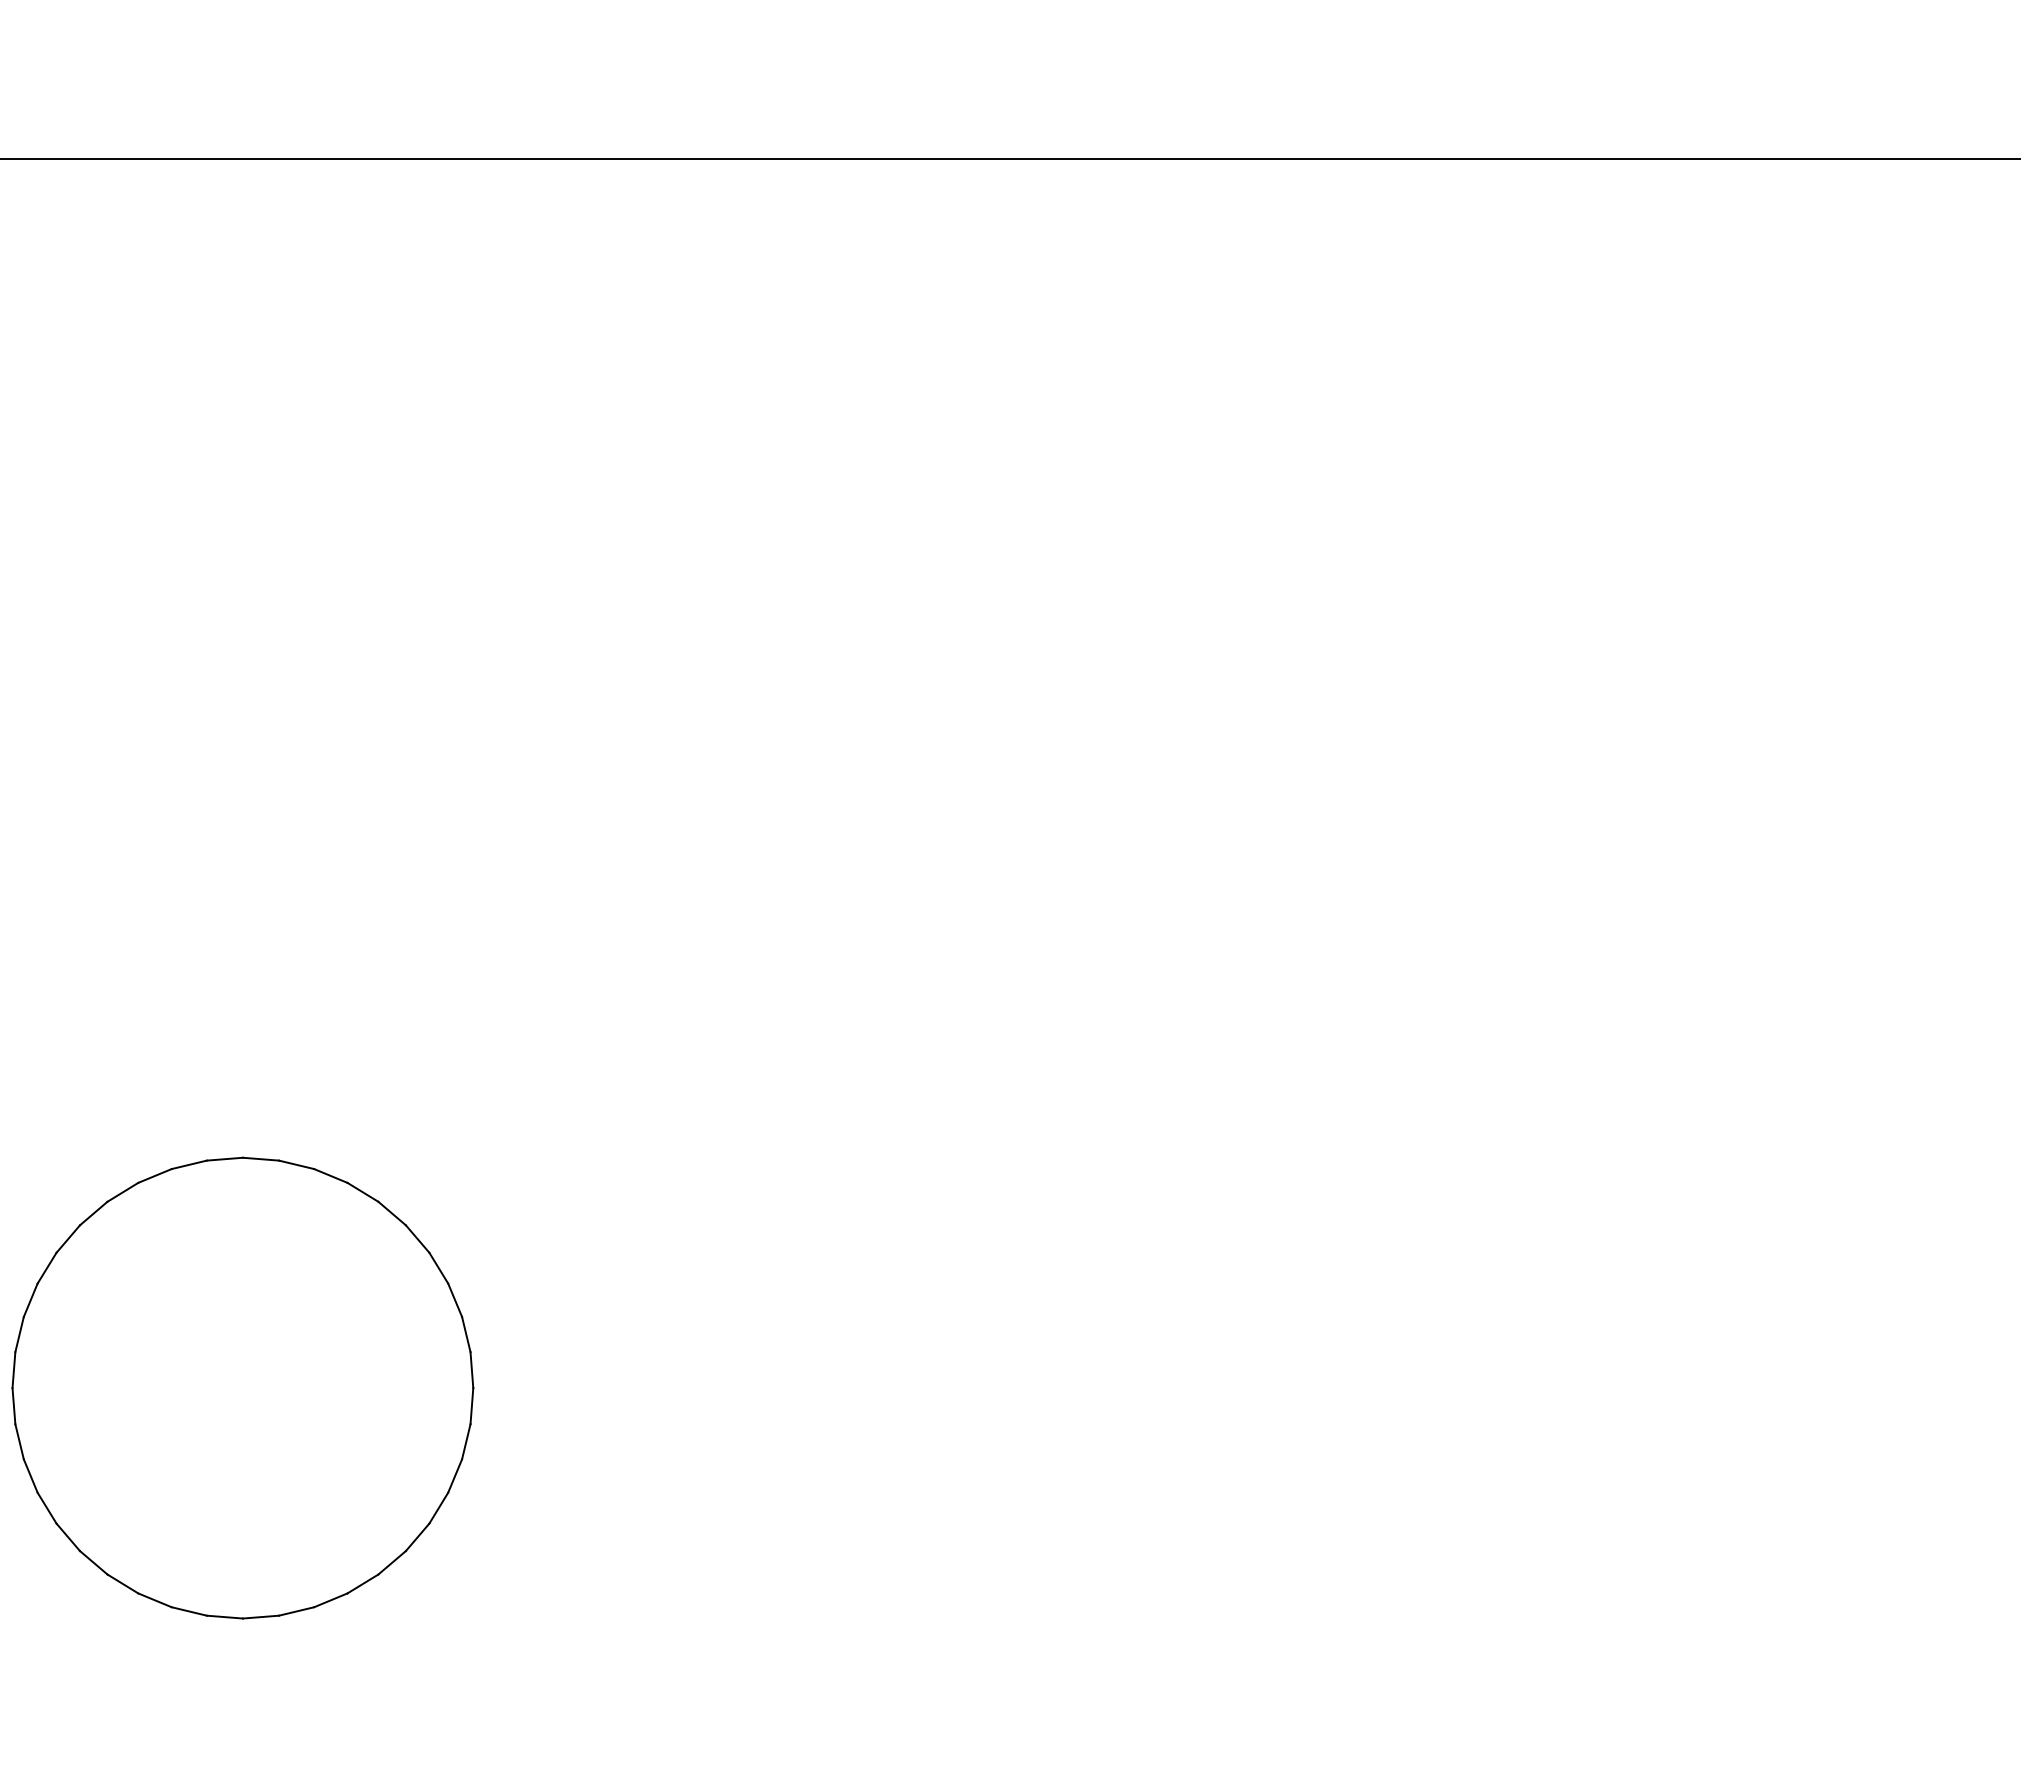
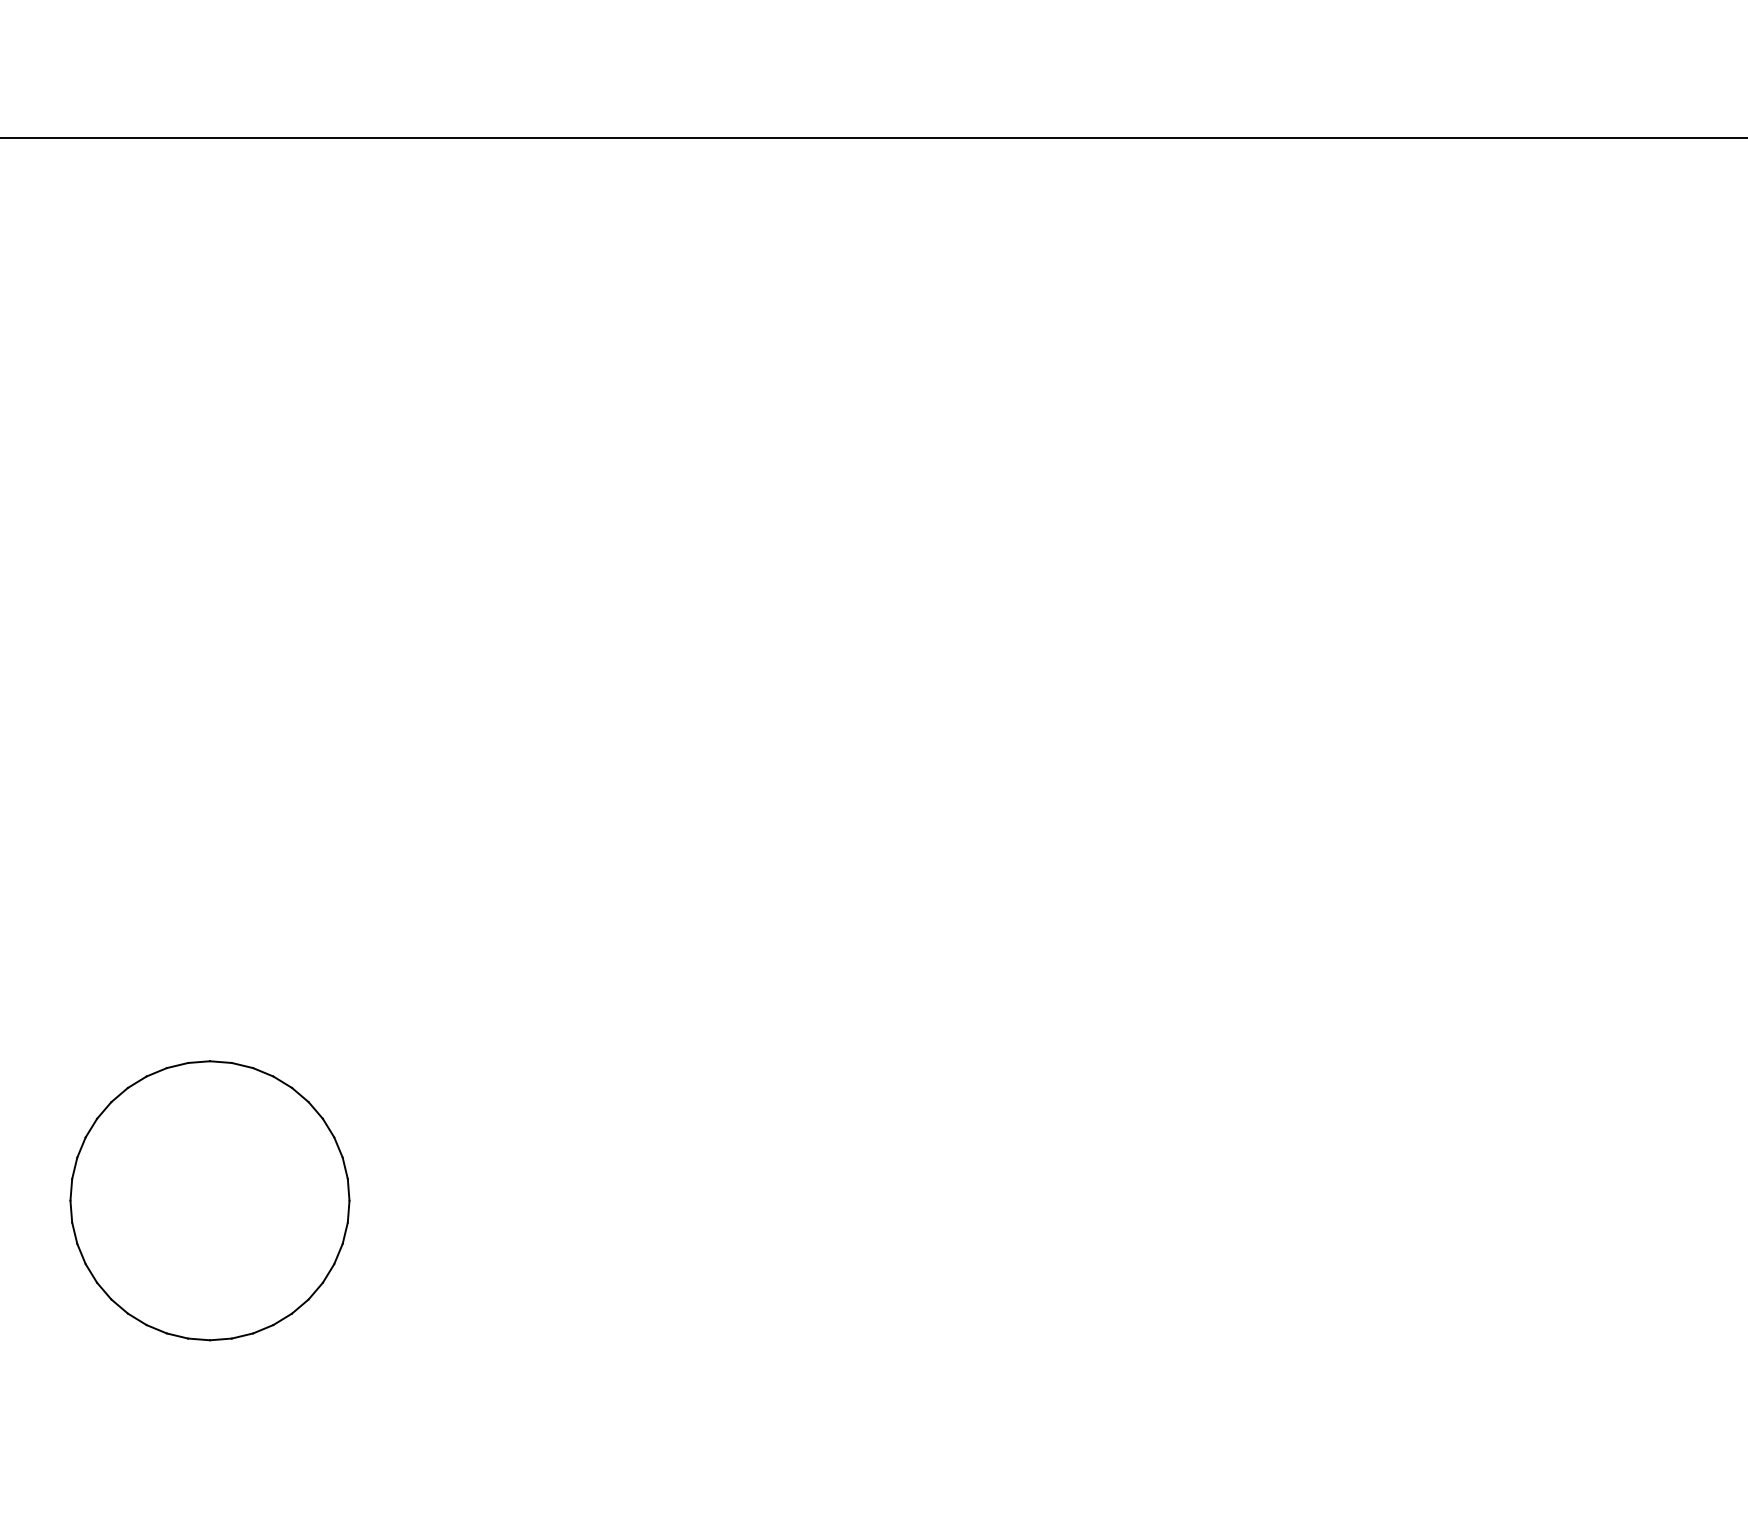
part: (242, 1387) -> (209, 1200), size x0.7

